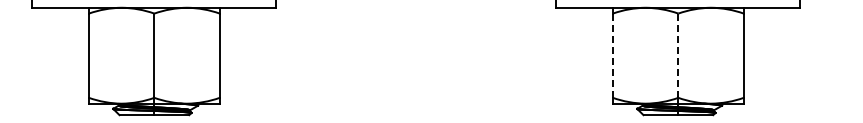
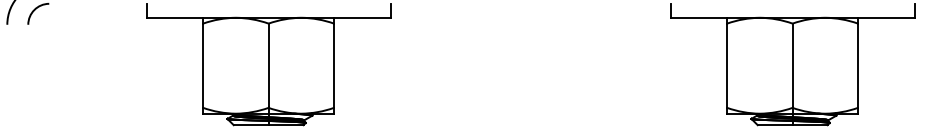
line: (613, 55) -> (727, 65), dashed -> solid
line: (678, 55) -> (792, 65), dashed -> solid

